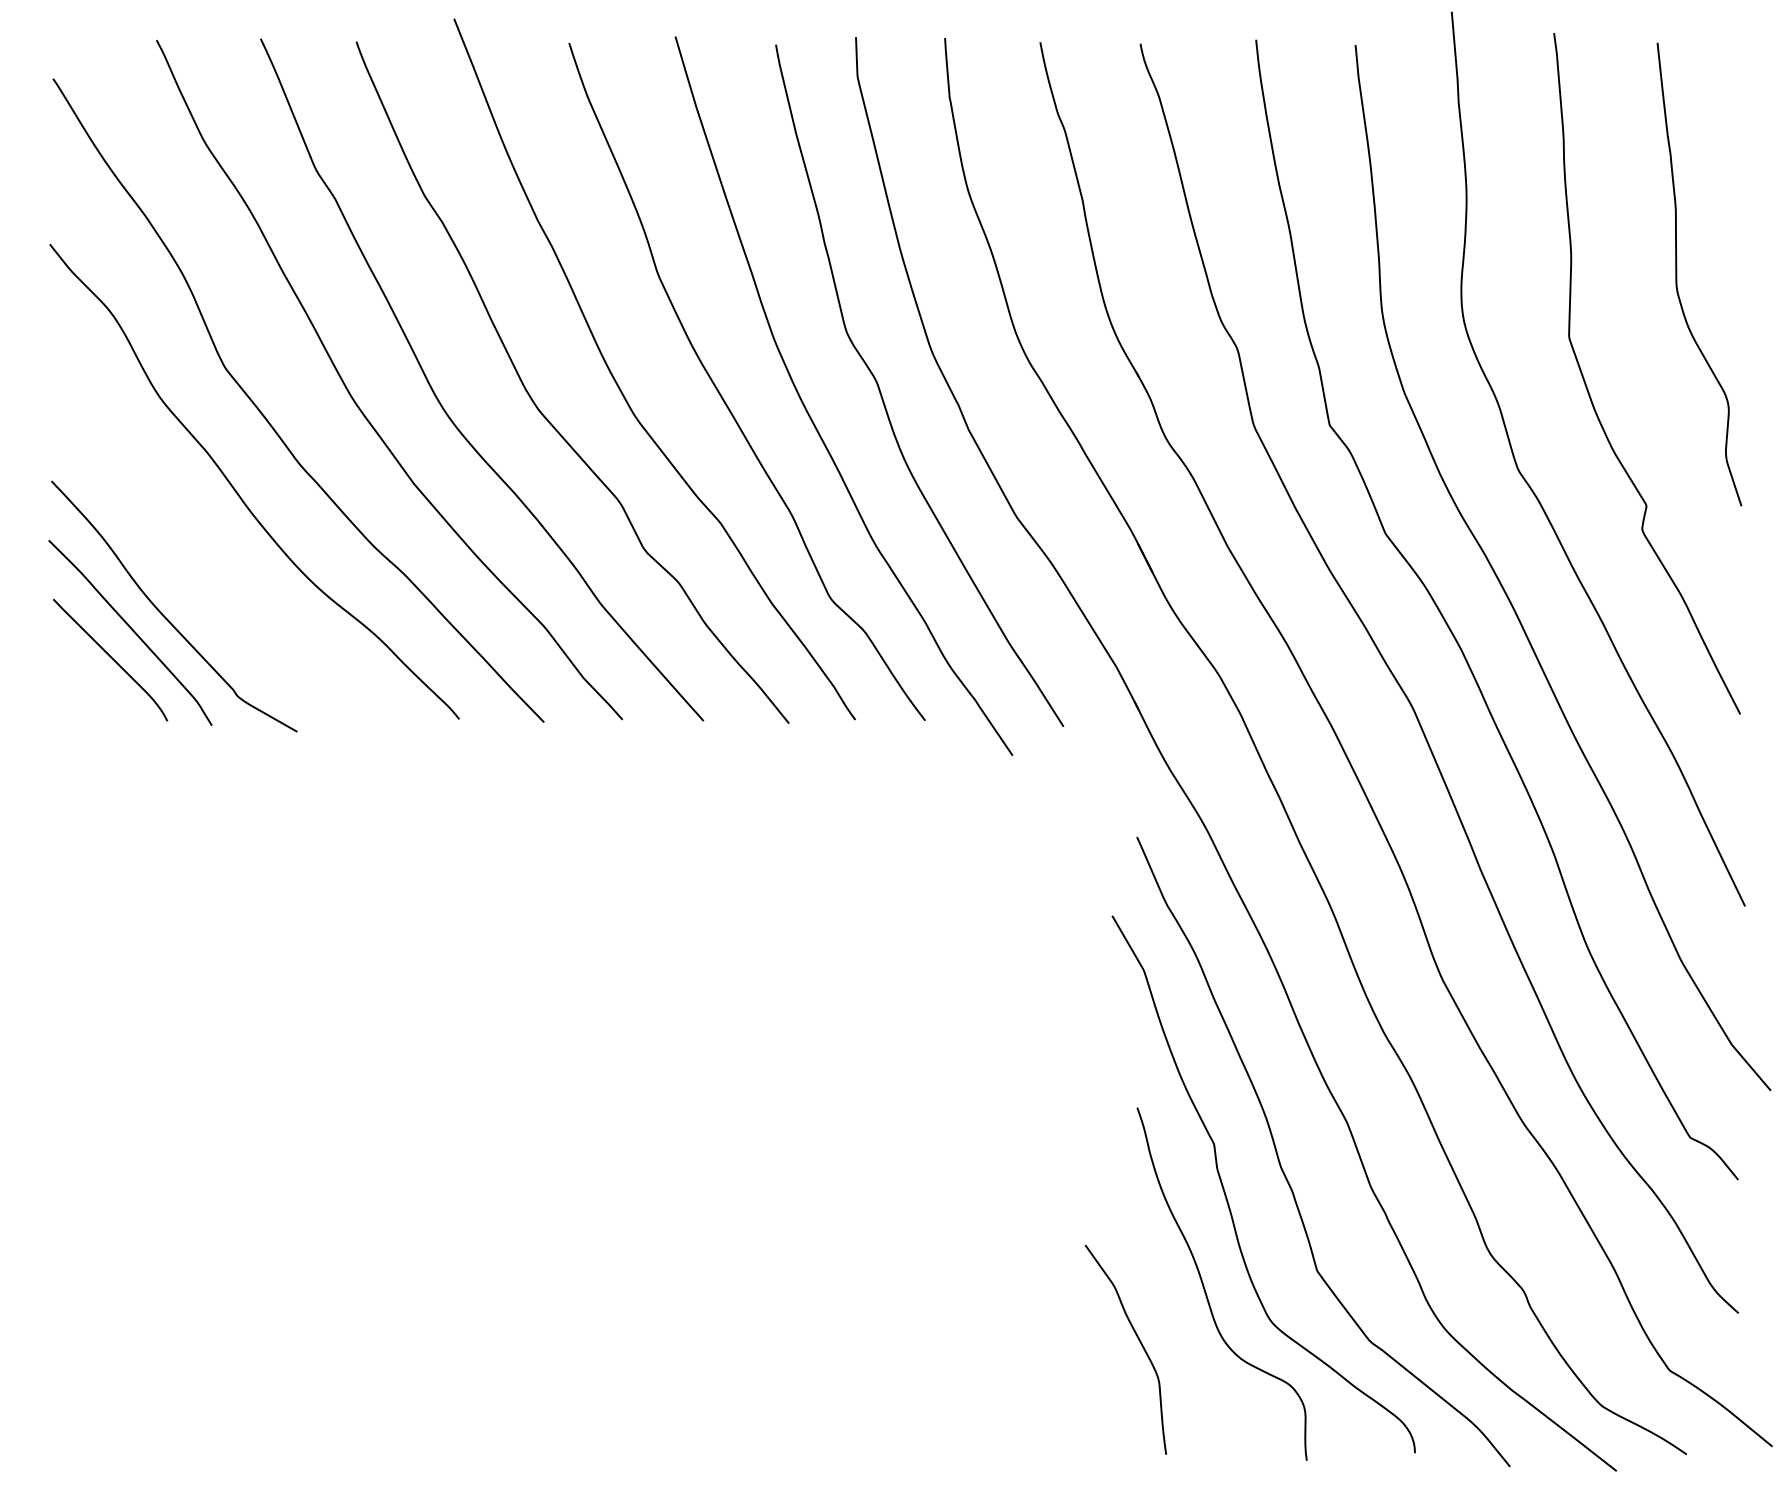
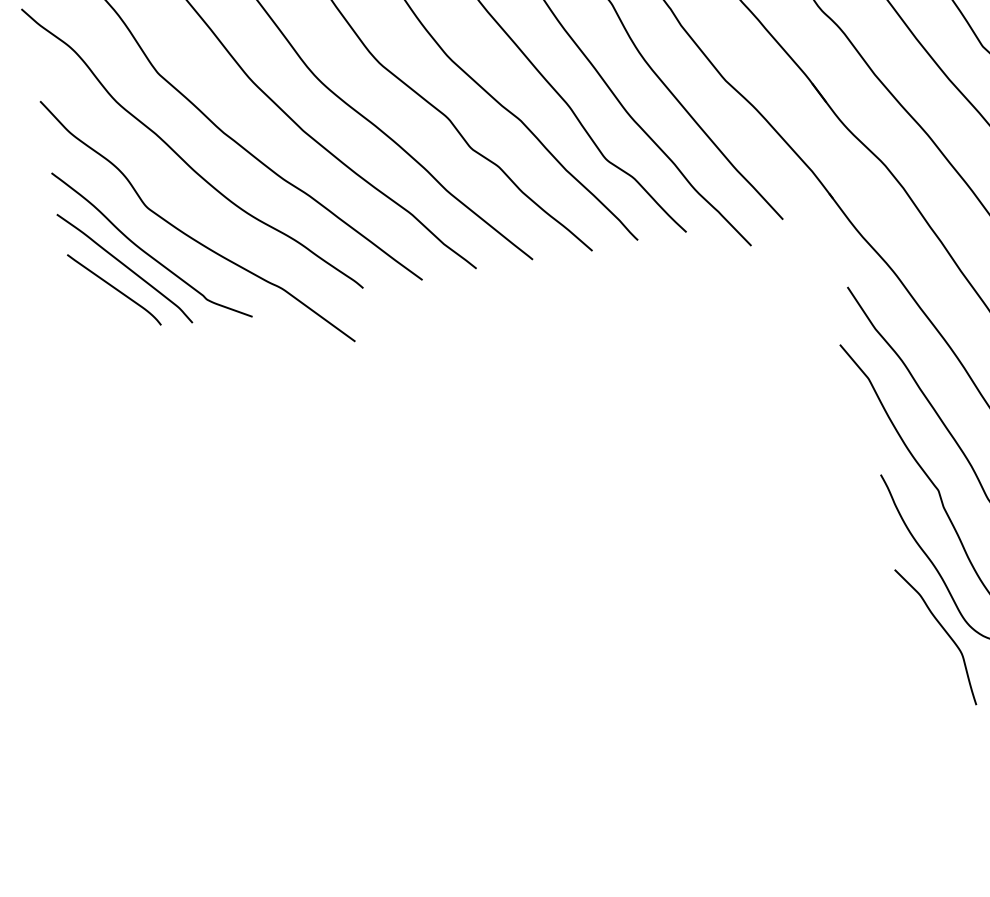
curve: (226, 600) -> (187, 234), added
curve: (1139, 1342) -> (944, 630), moved

